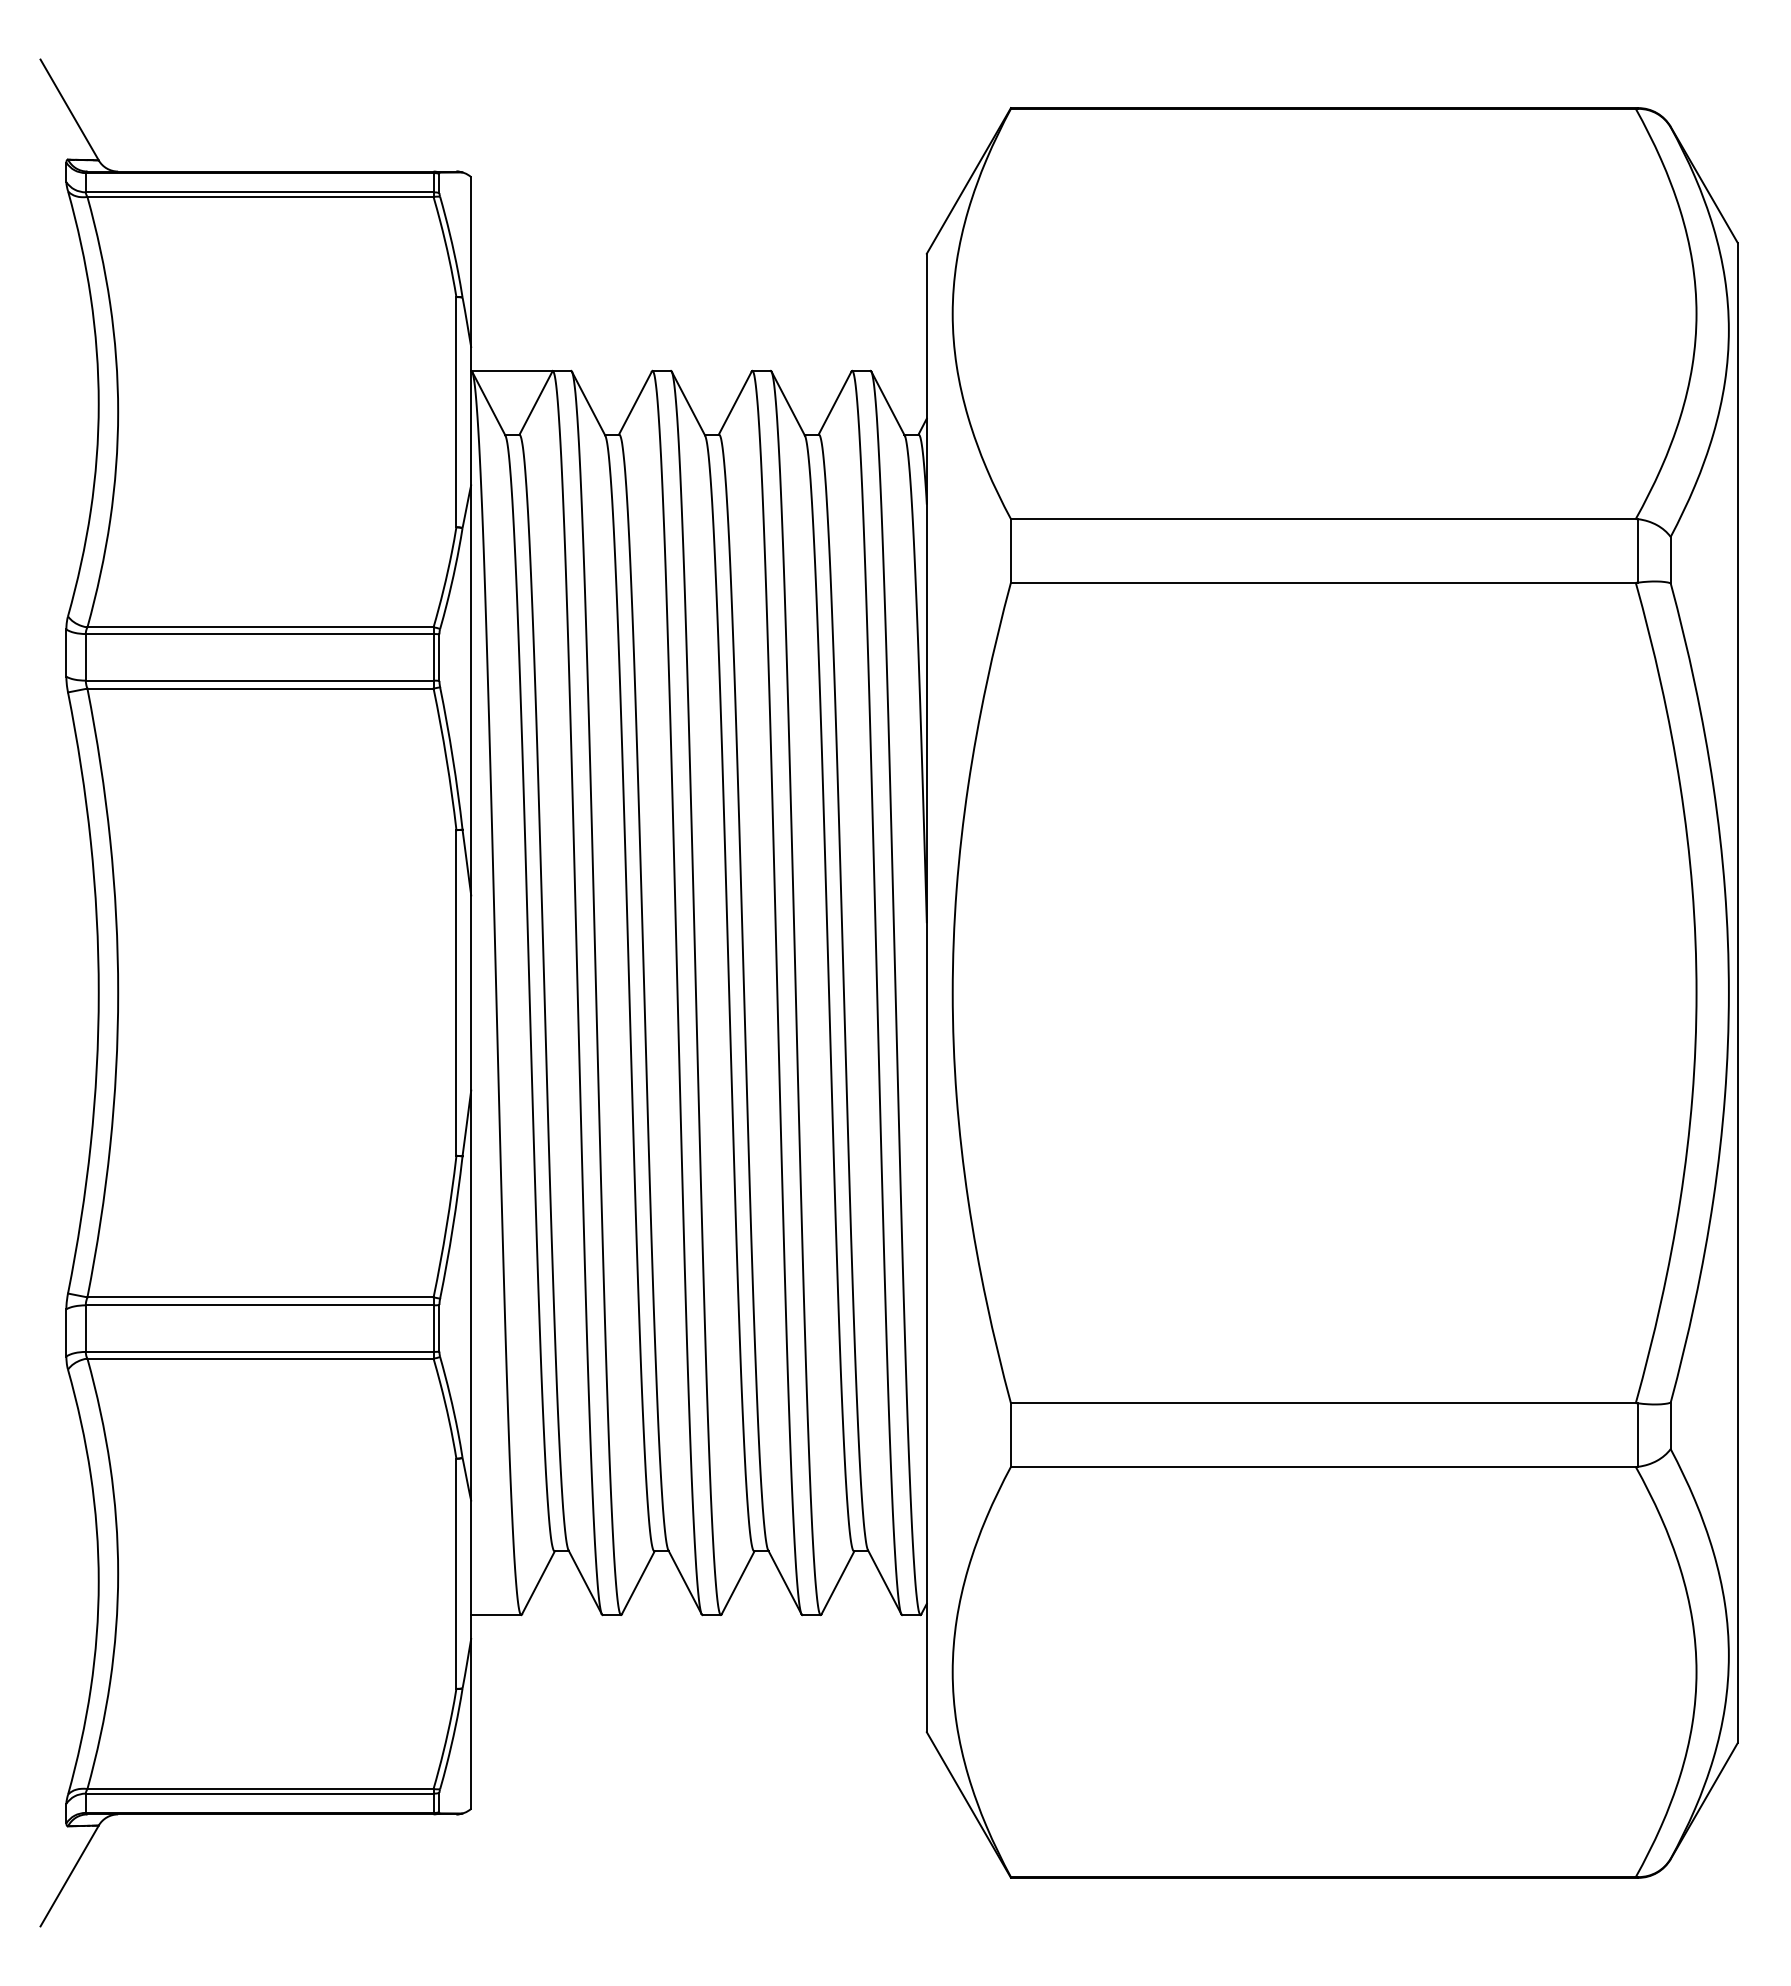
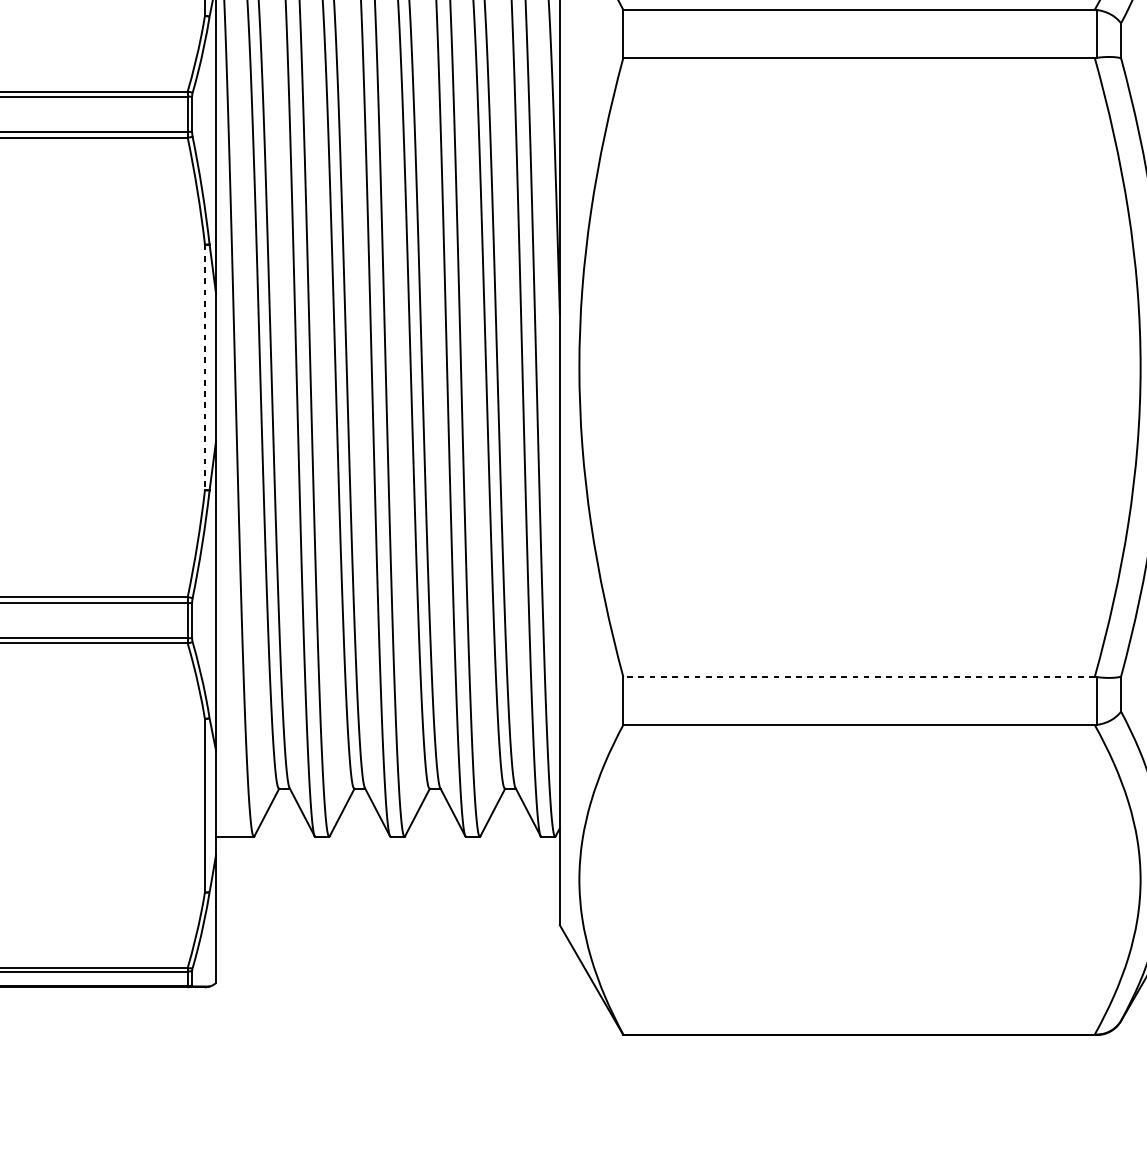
line: (456, 992) -> (205, 367), solid -> dashed
line: (1322, 1403) -> (858, 677), solid -> dashed

